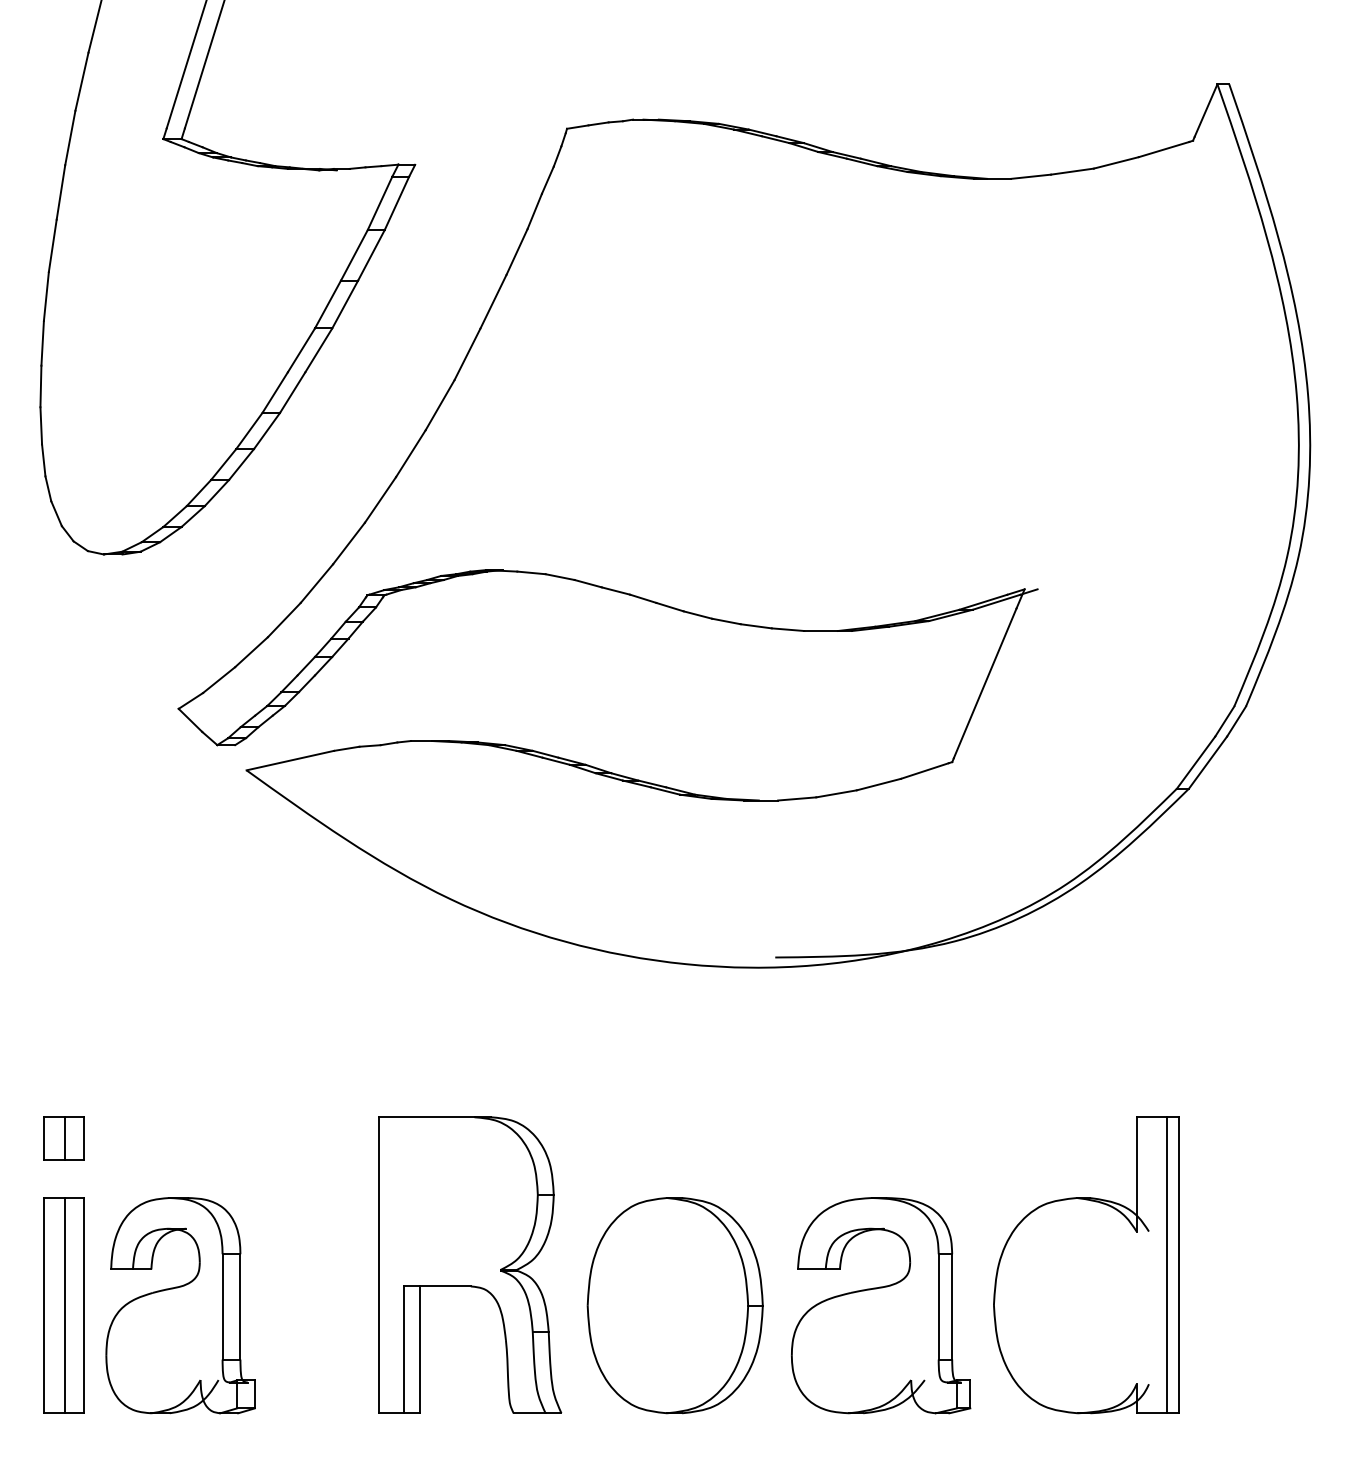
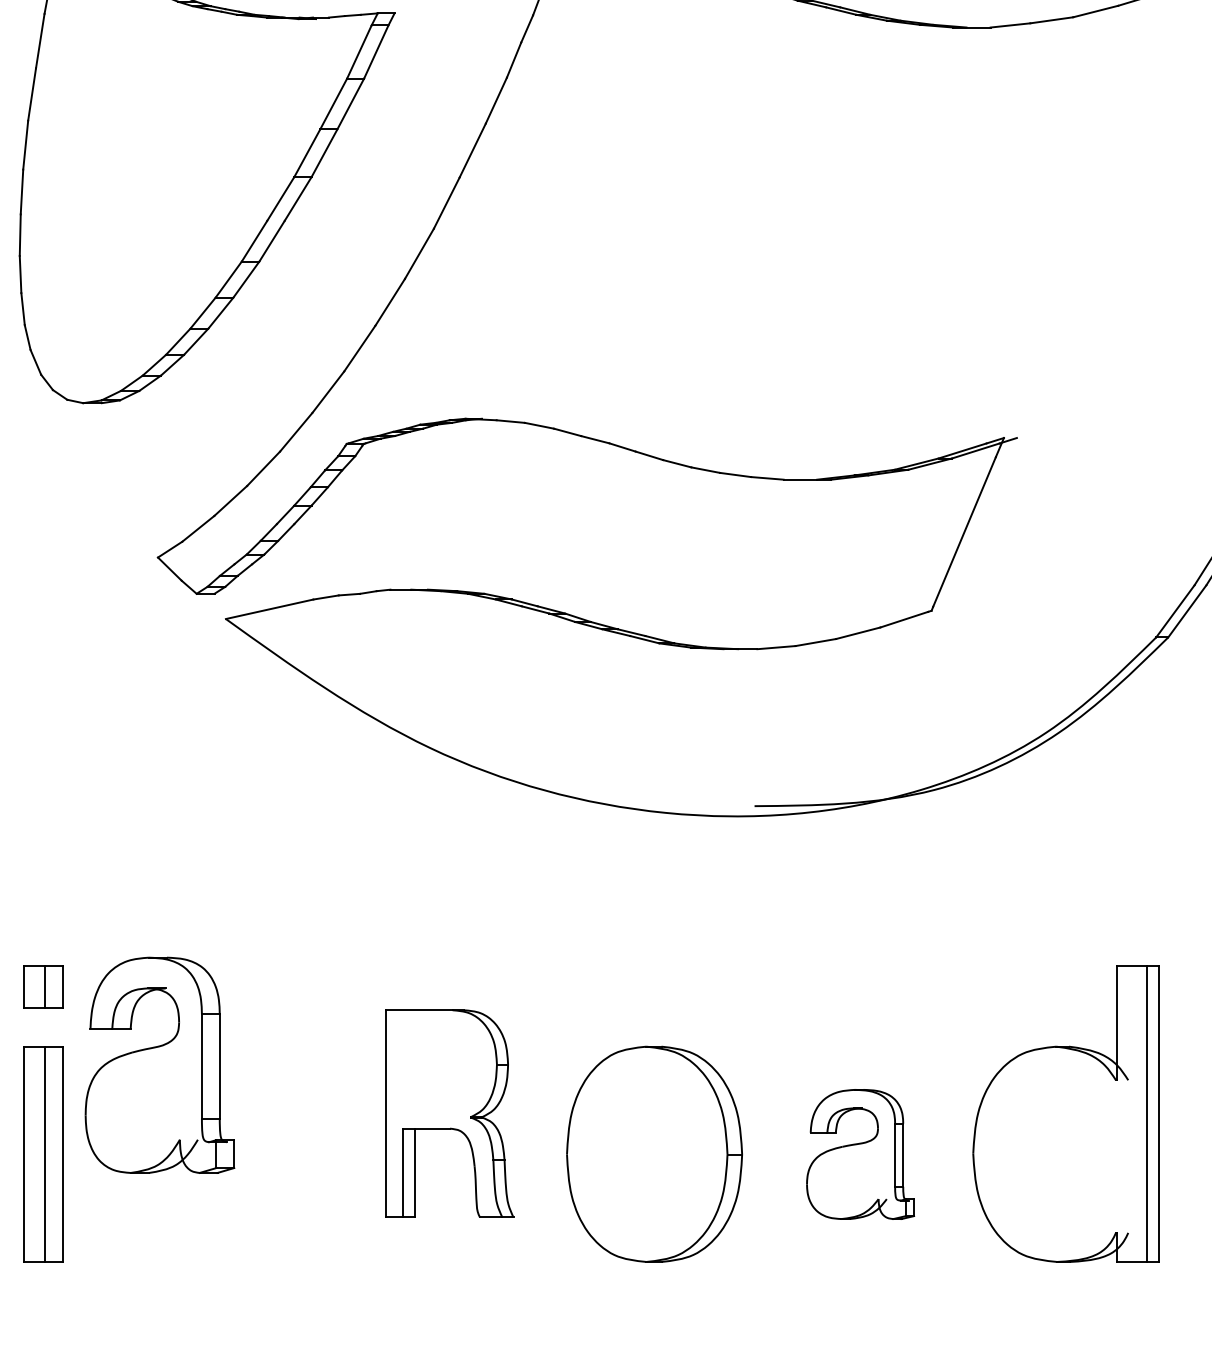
part: (470, 1264) -> (449, 1113), size x0.7
part: (180, 1305) -> (159, 1065), moved
part: (881, 1305) -> (860, 1154), size x0.6

